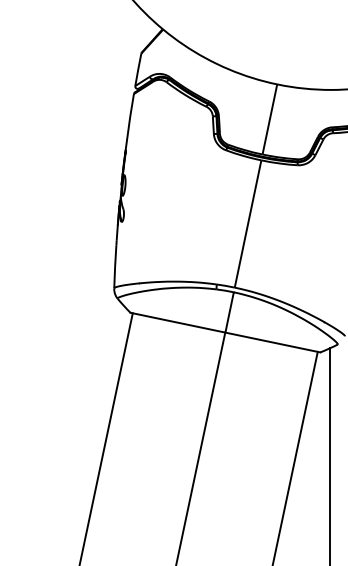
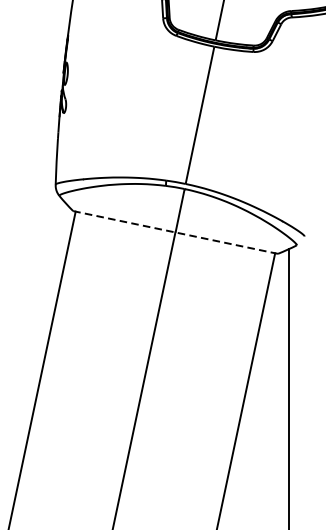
line: (225, 332) -> (175, 232), solid -> dashed

